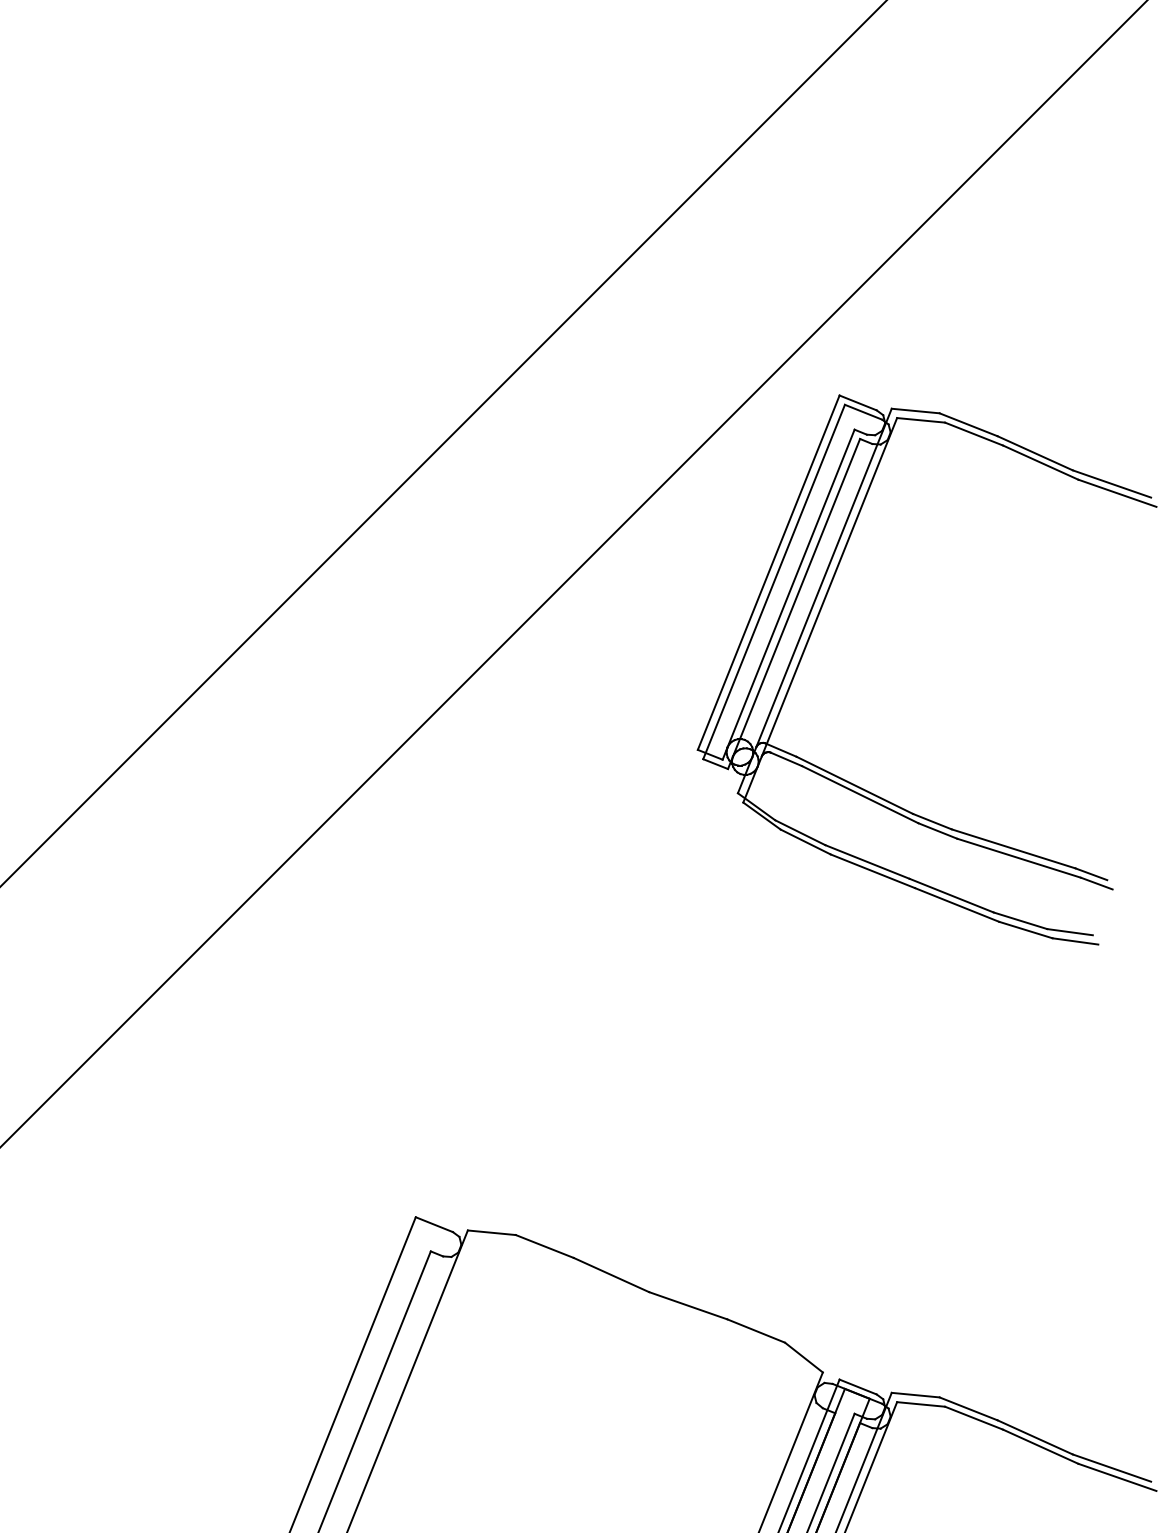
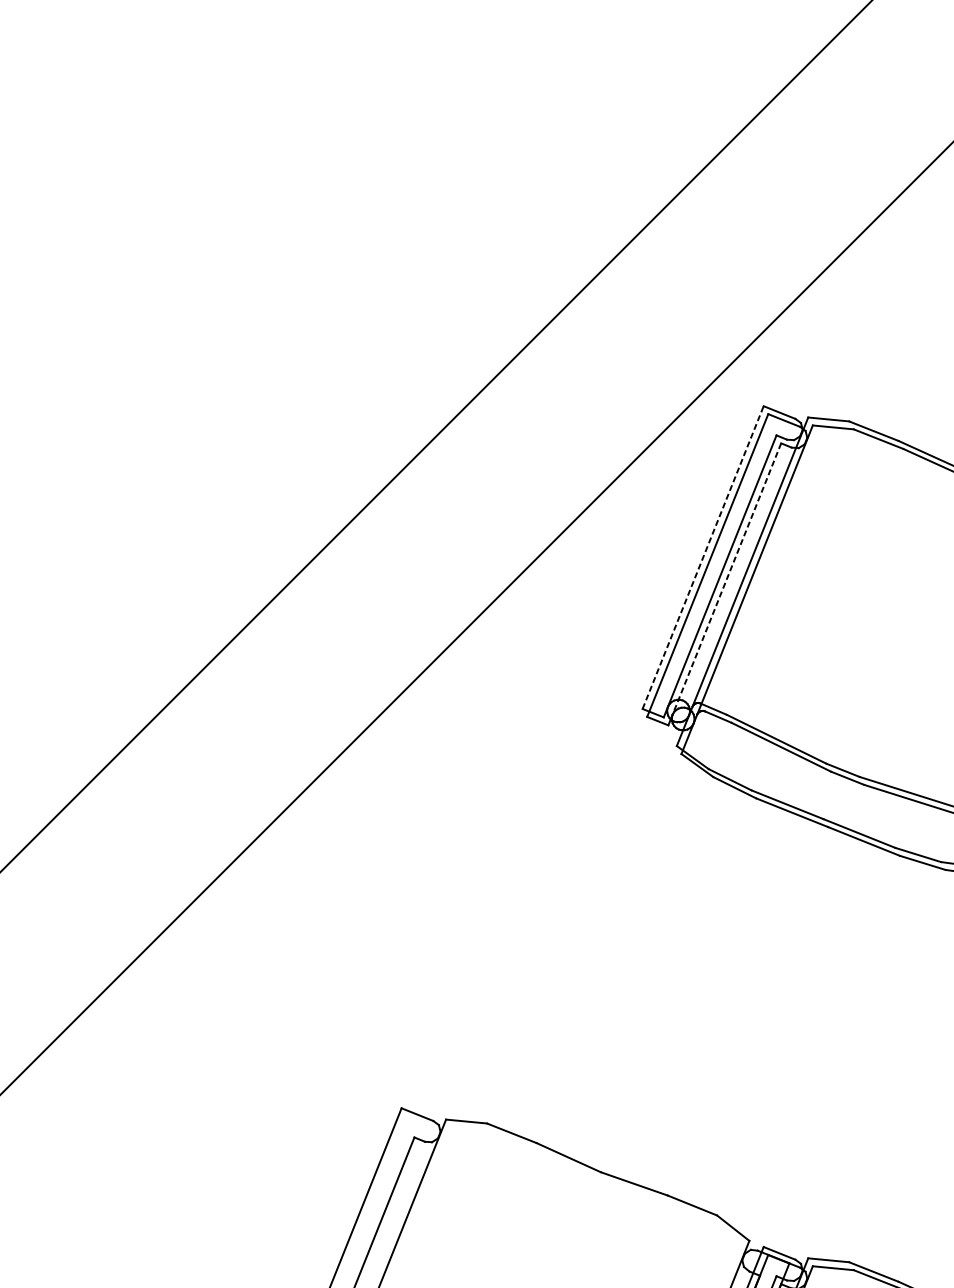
line: (768, 572) -> (702, 557), solid -> dashed
line: (796, 598) -> (726, 579), solid -> dashed

